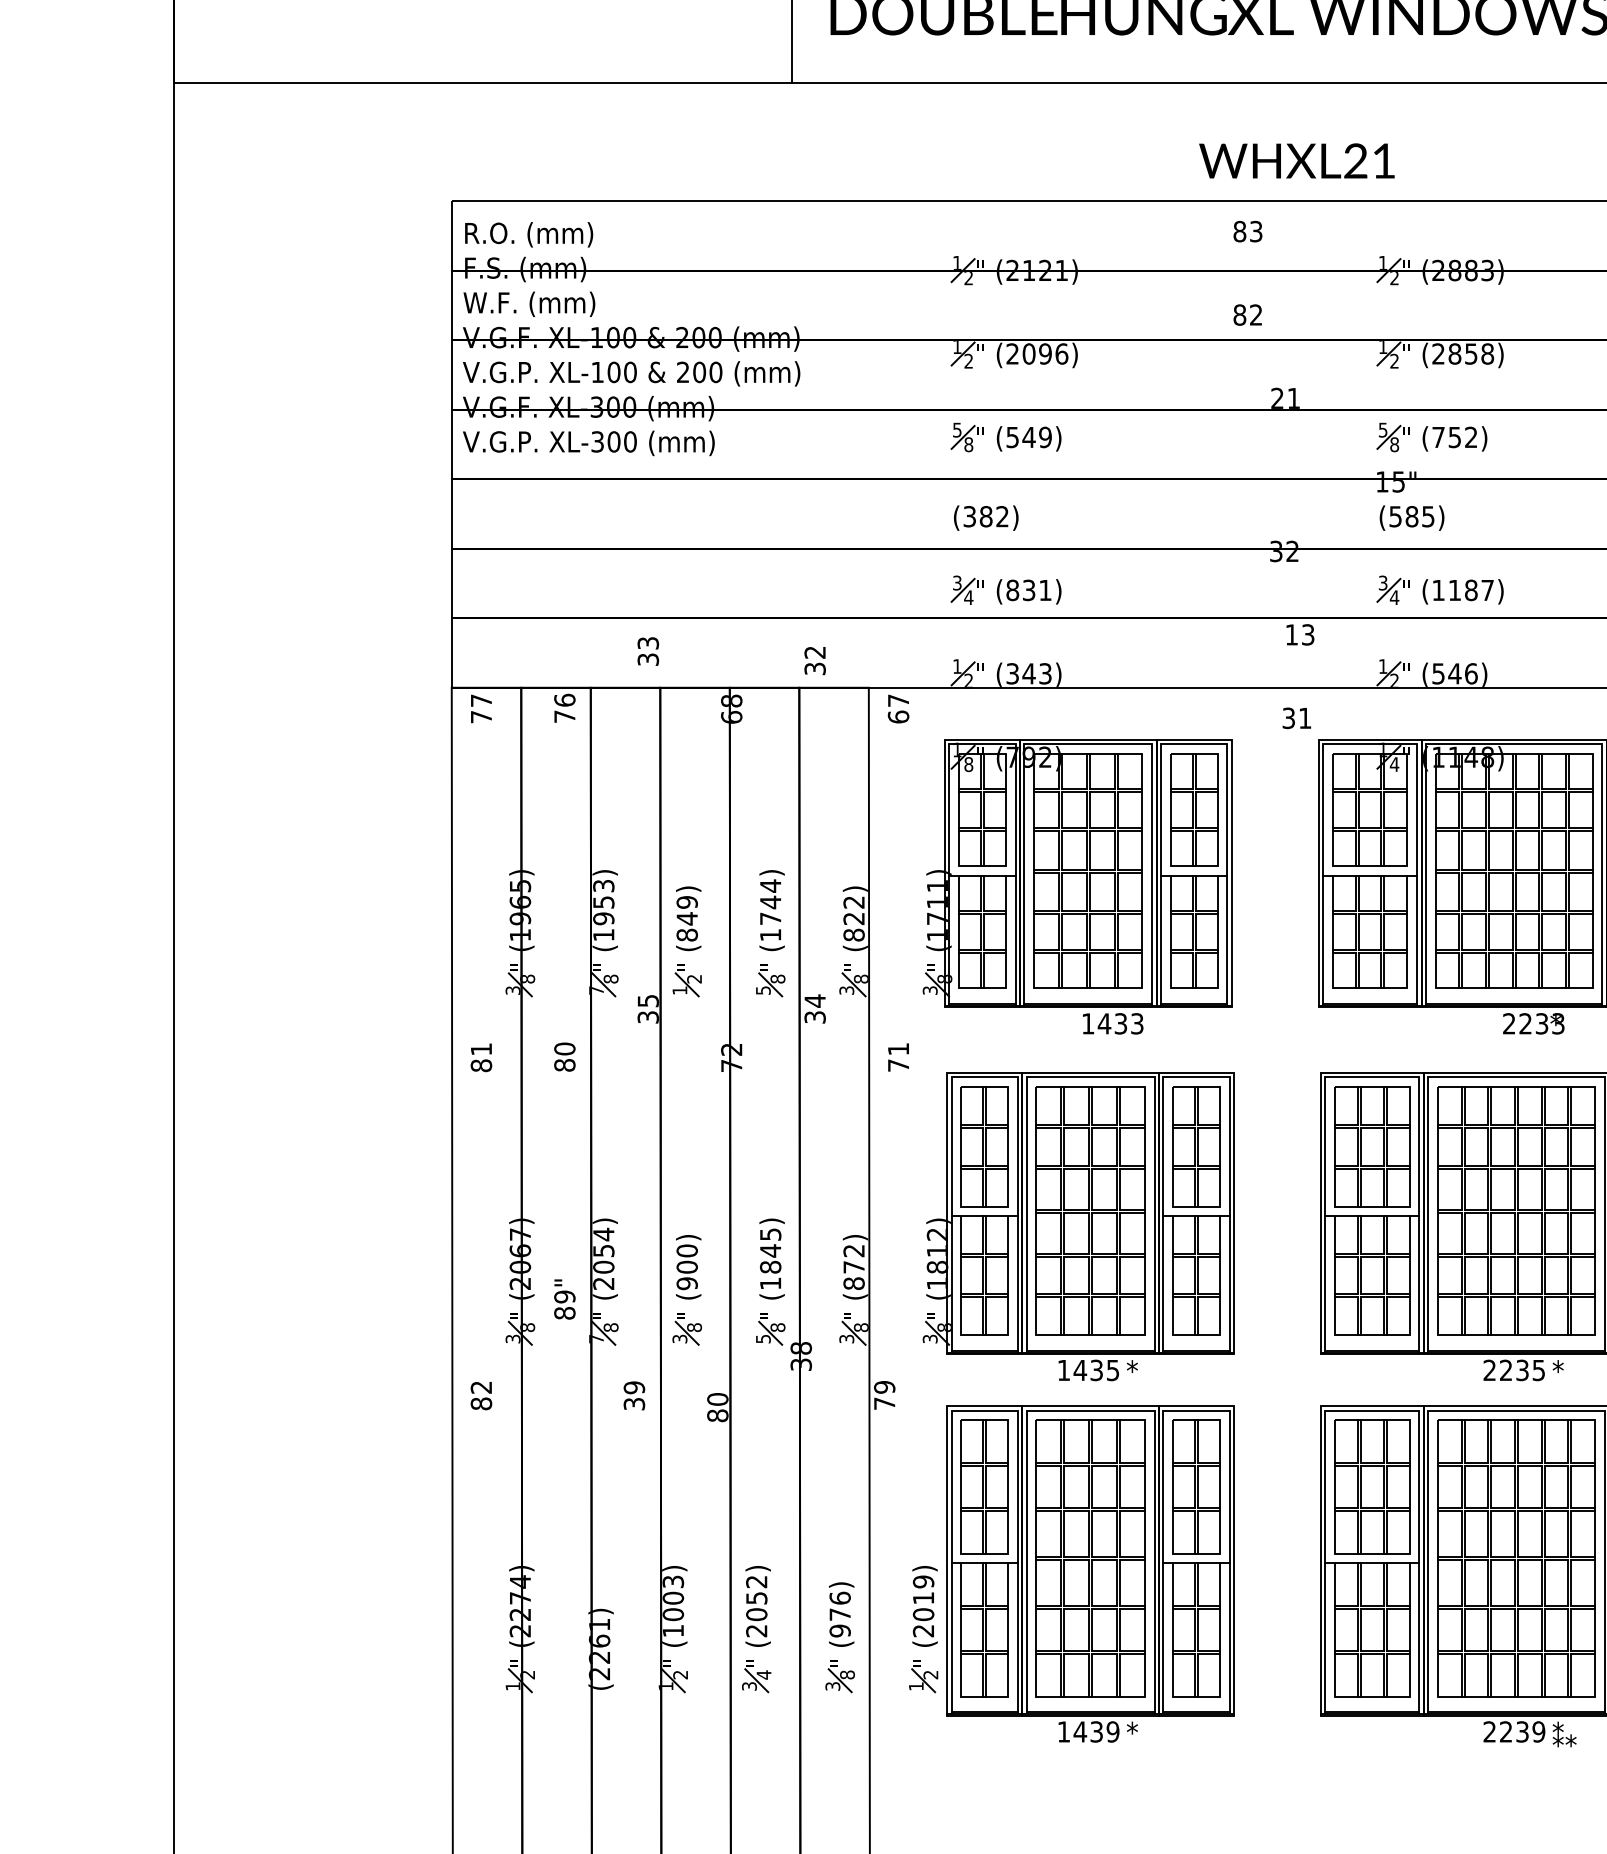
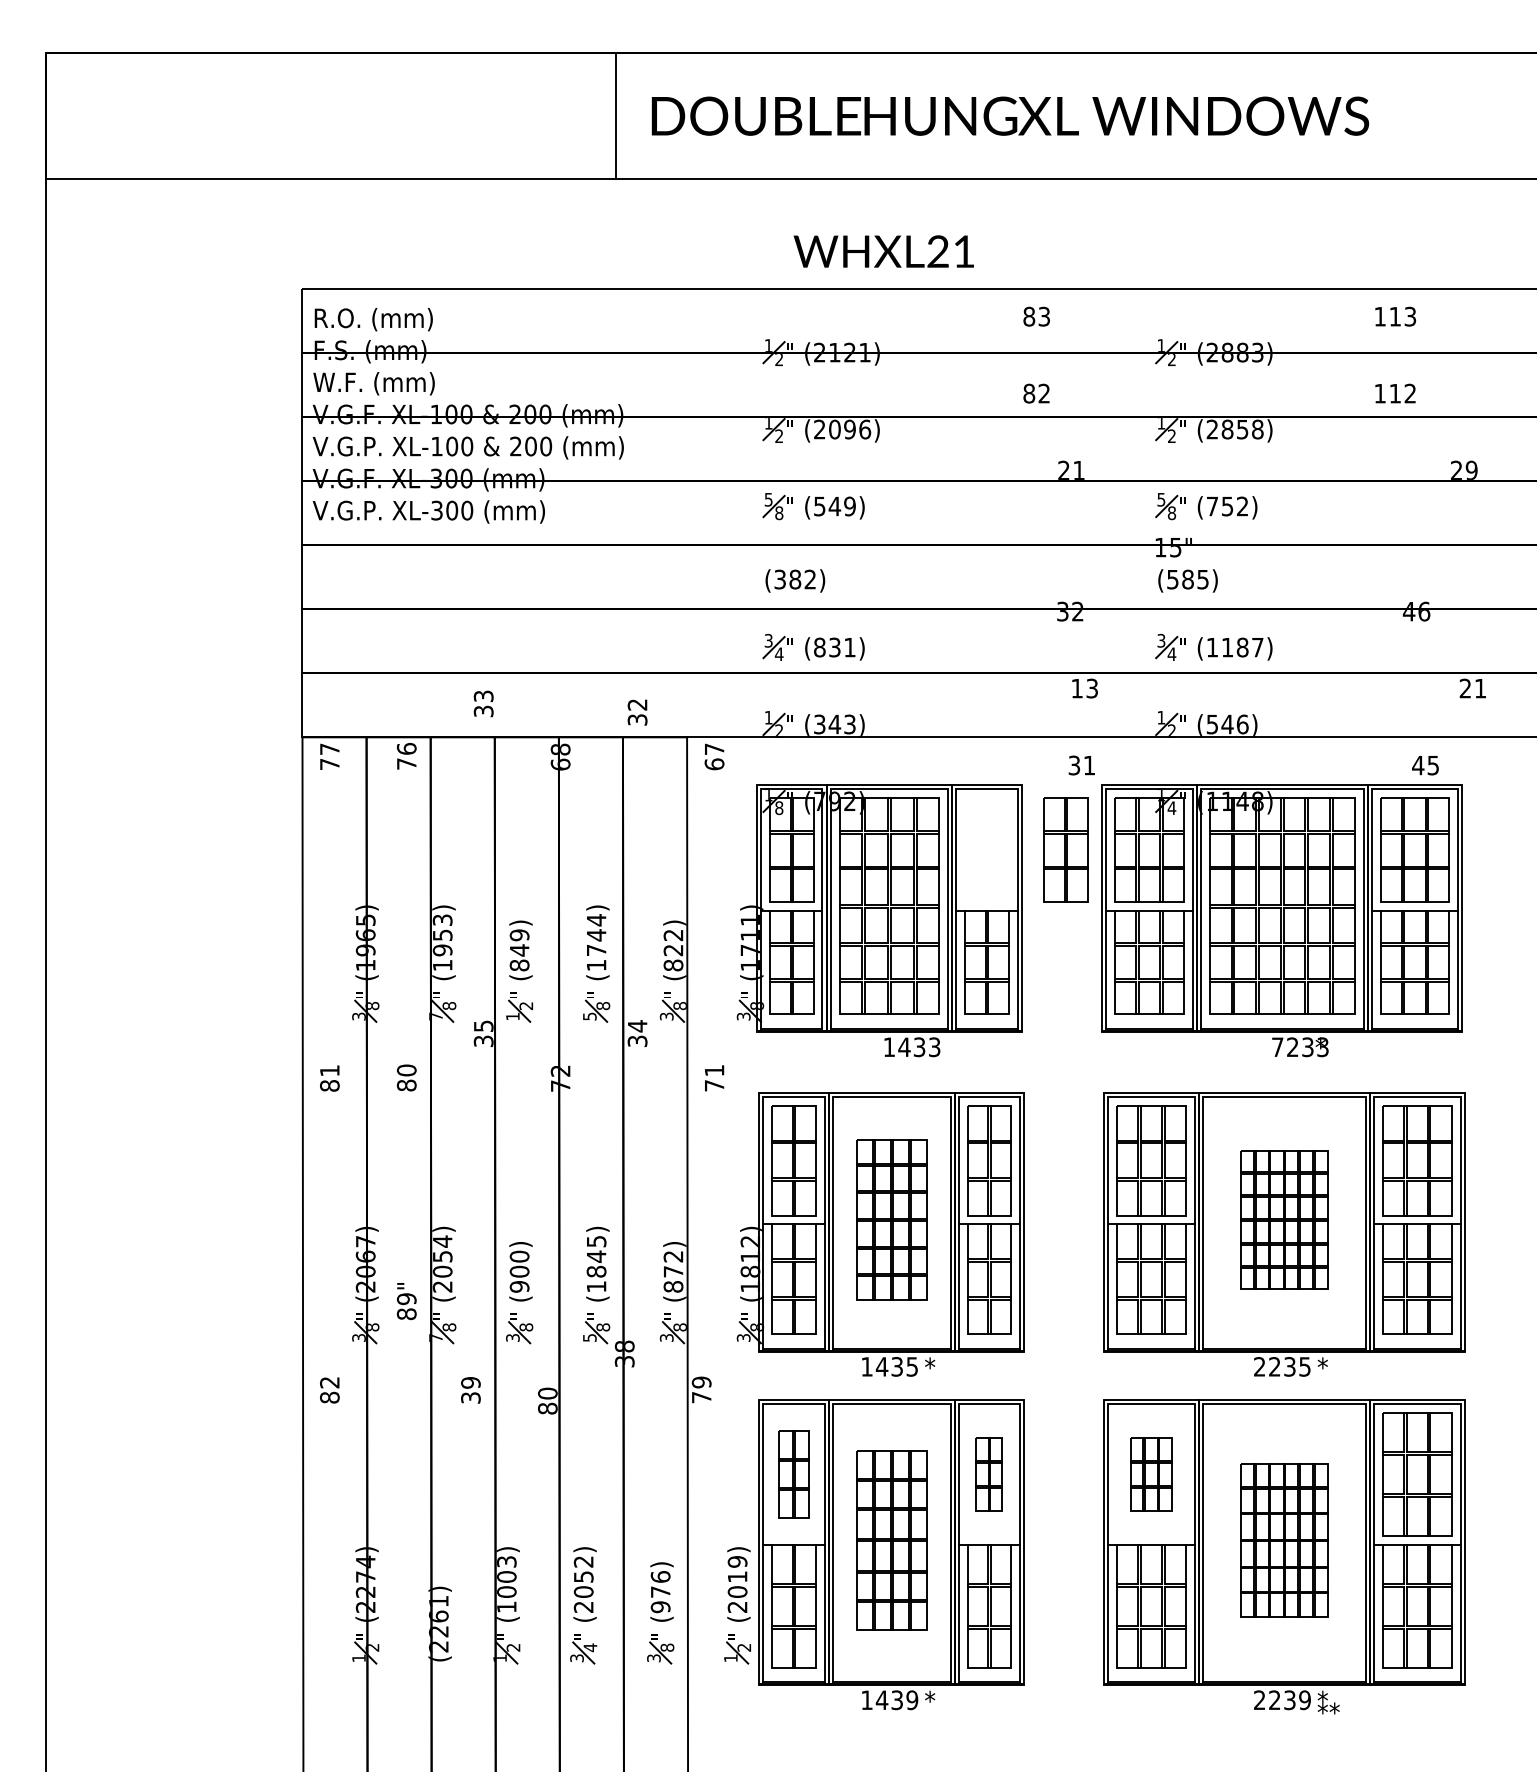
text: (1296, 160) -> (883, 251), moved
part: (1193, 809) -> (1065, 849), moved
text: (1509, 1023) -> (1277, 1046), 2233 -> 7233
part: (1090, 1210) -> (891, 1219), size x0.7
part: (1516, 1210) -> (1284, 1219), size x0.6
part: (984, 1487) -> (793, 1474), size x0.7
part: (1196, 1487) -> (989, 1474), size x0.6
part: (1372, 1487) -> (1151, 1474), size x0.6
part: (1090, 1558) -> (891, 1540), size x0.7
part: (1516, 1558) -> (1284, 1540), size x0.6

